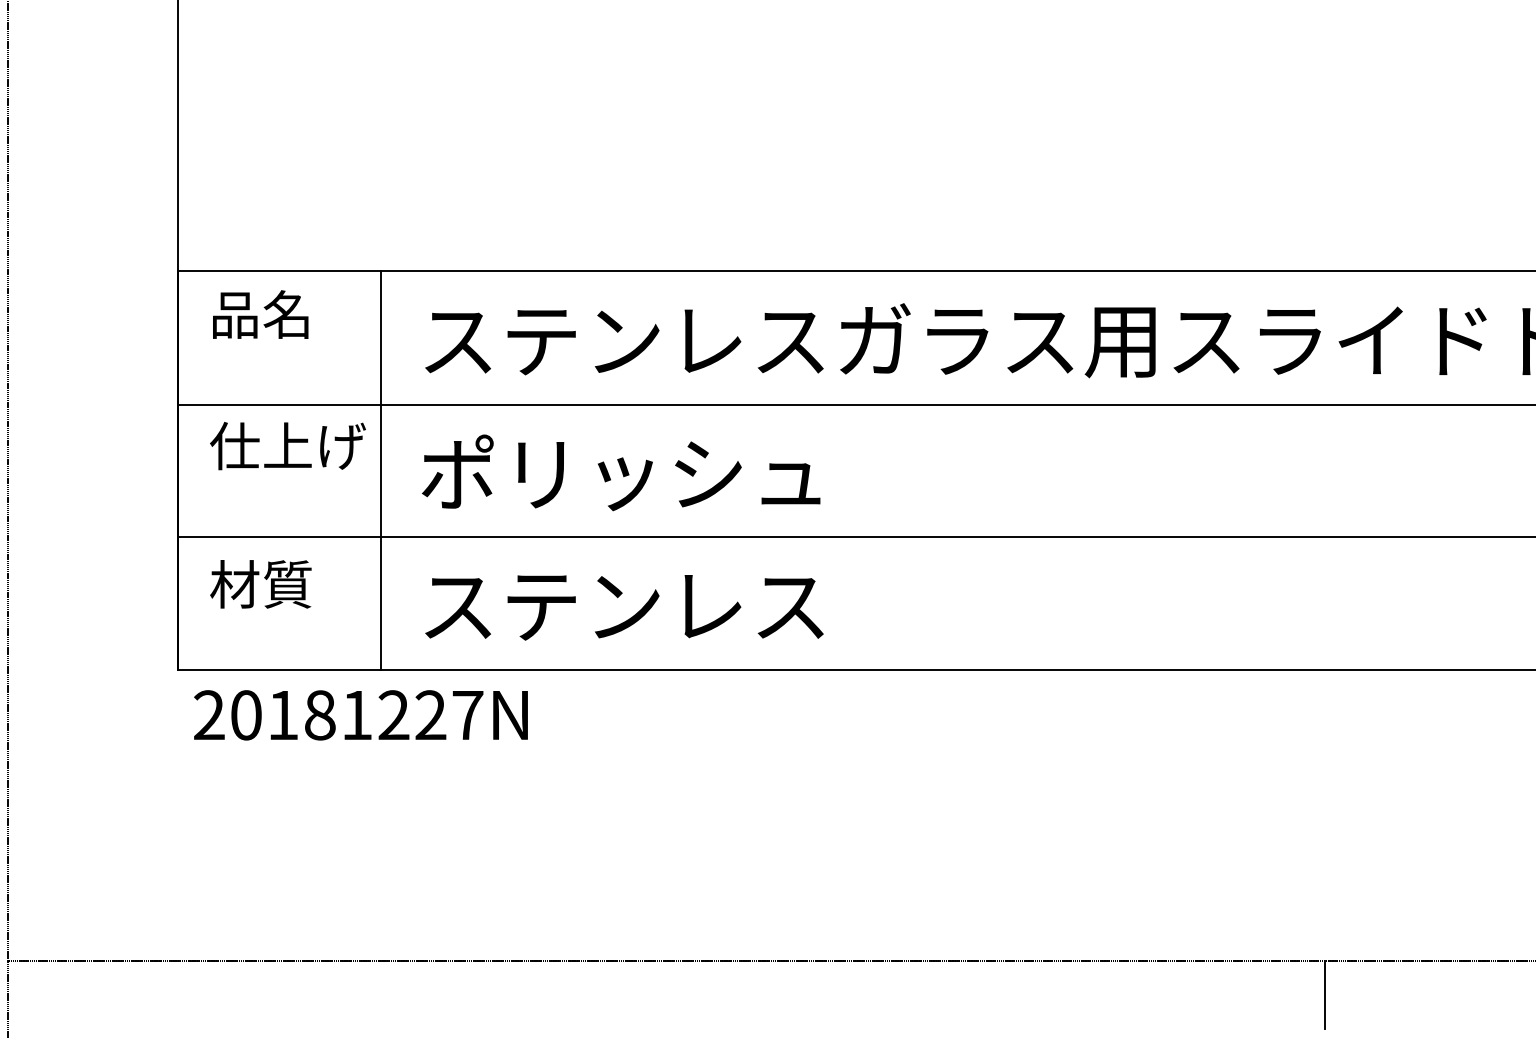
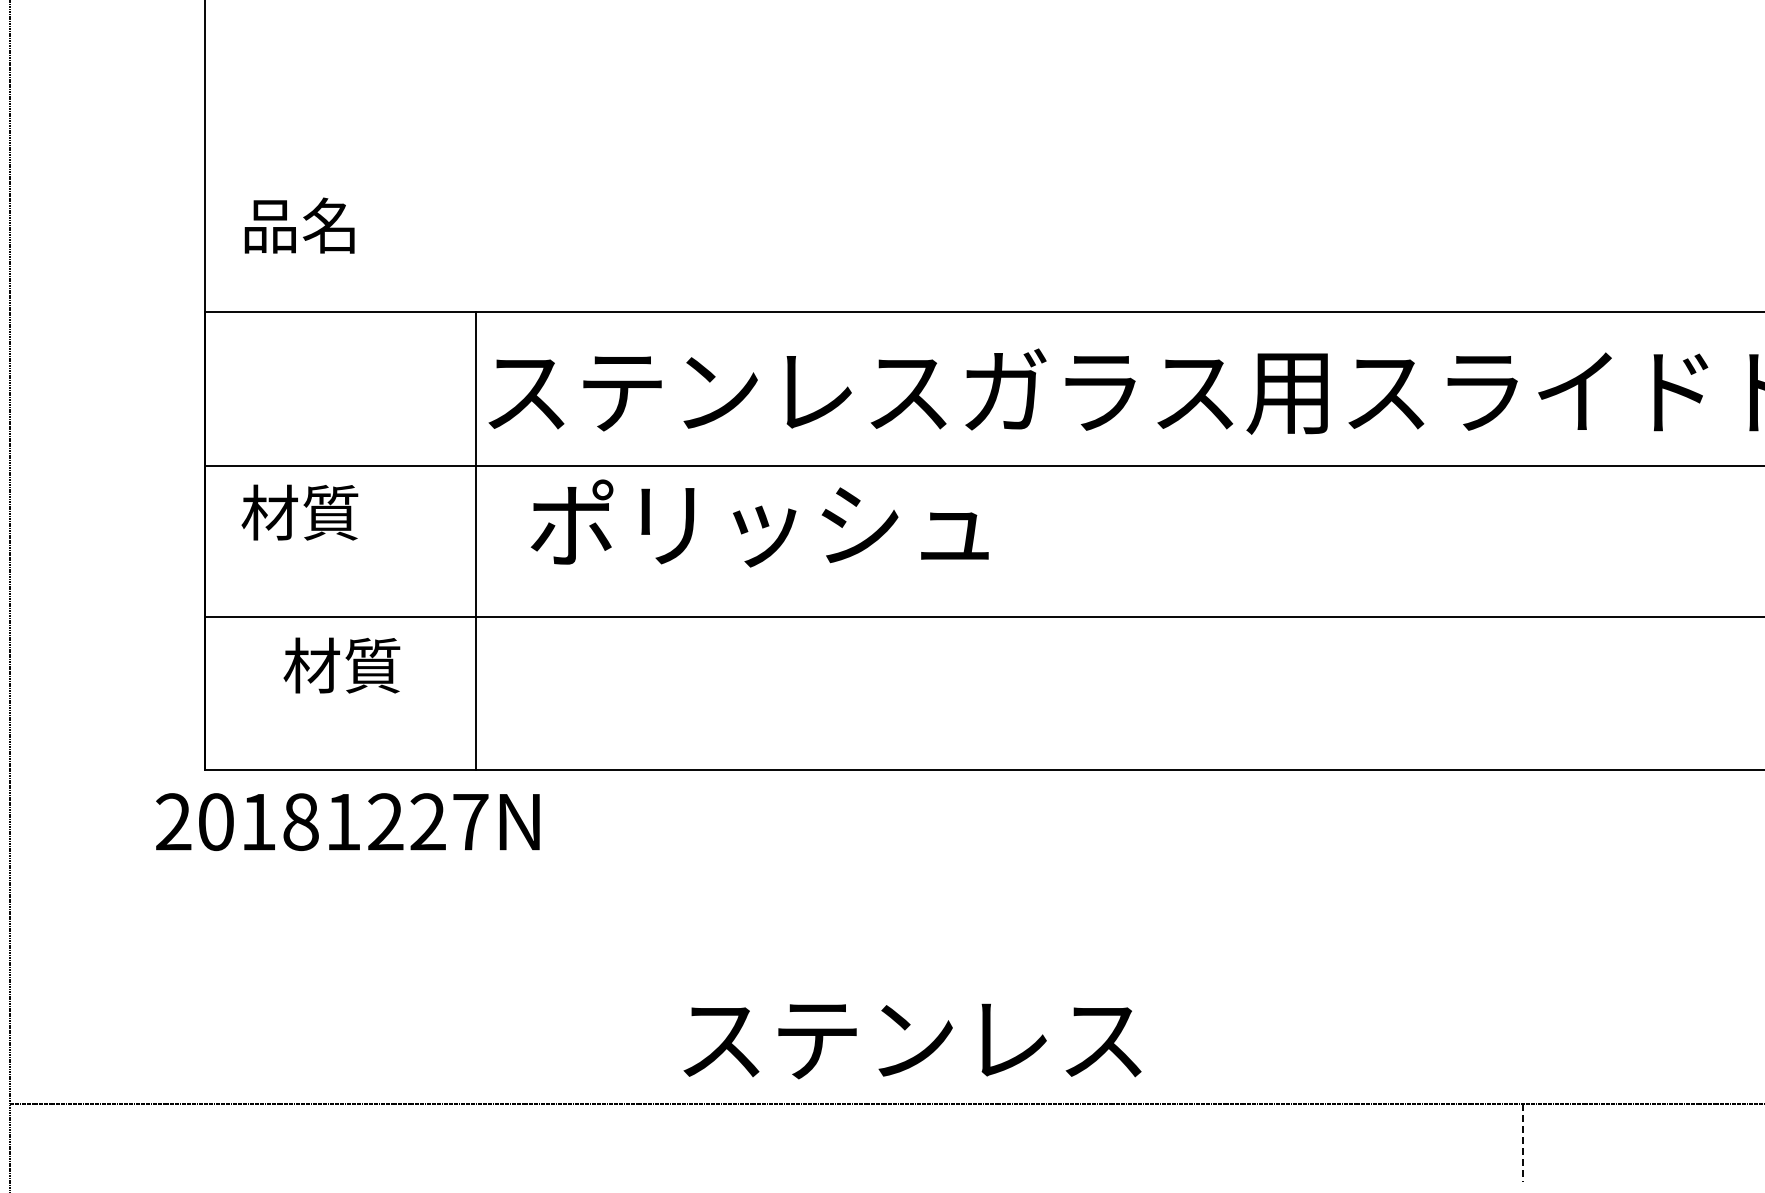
text: (260, 314) -> (299, 225), moved
text: (287, 445) -> (330, 512), 仕上げ -> 材質
line: (381, 471) -> (476, 541), moved
text: (620, 472) -> (759, 523), moved
text: (260, 584) -> (341, 665), moved
text: (624, 607) -> (912, 1041), moved
text: (360, 715) -> (347, 822), moved
line: (1325, 995) -> (1522, 1143), solid -> dashed

